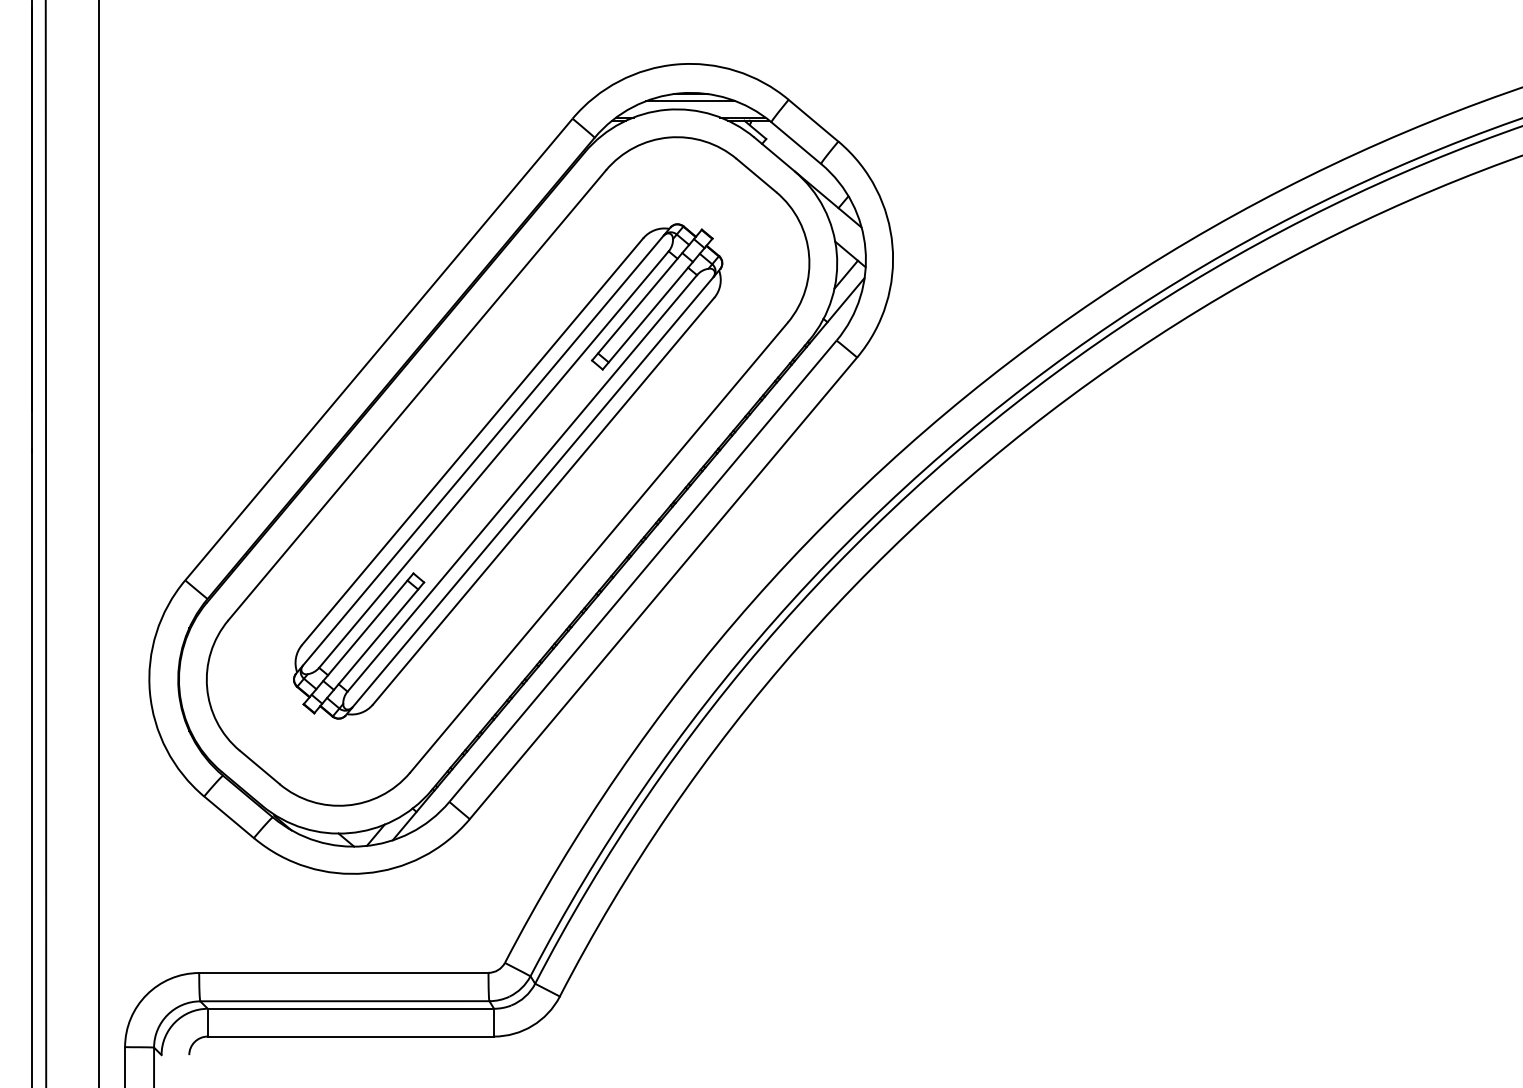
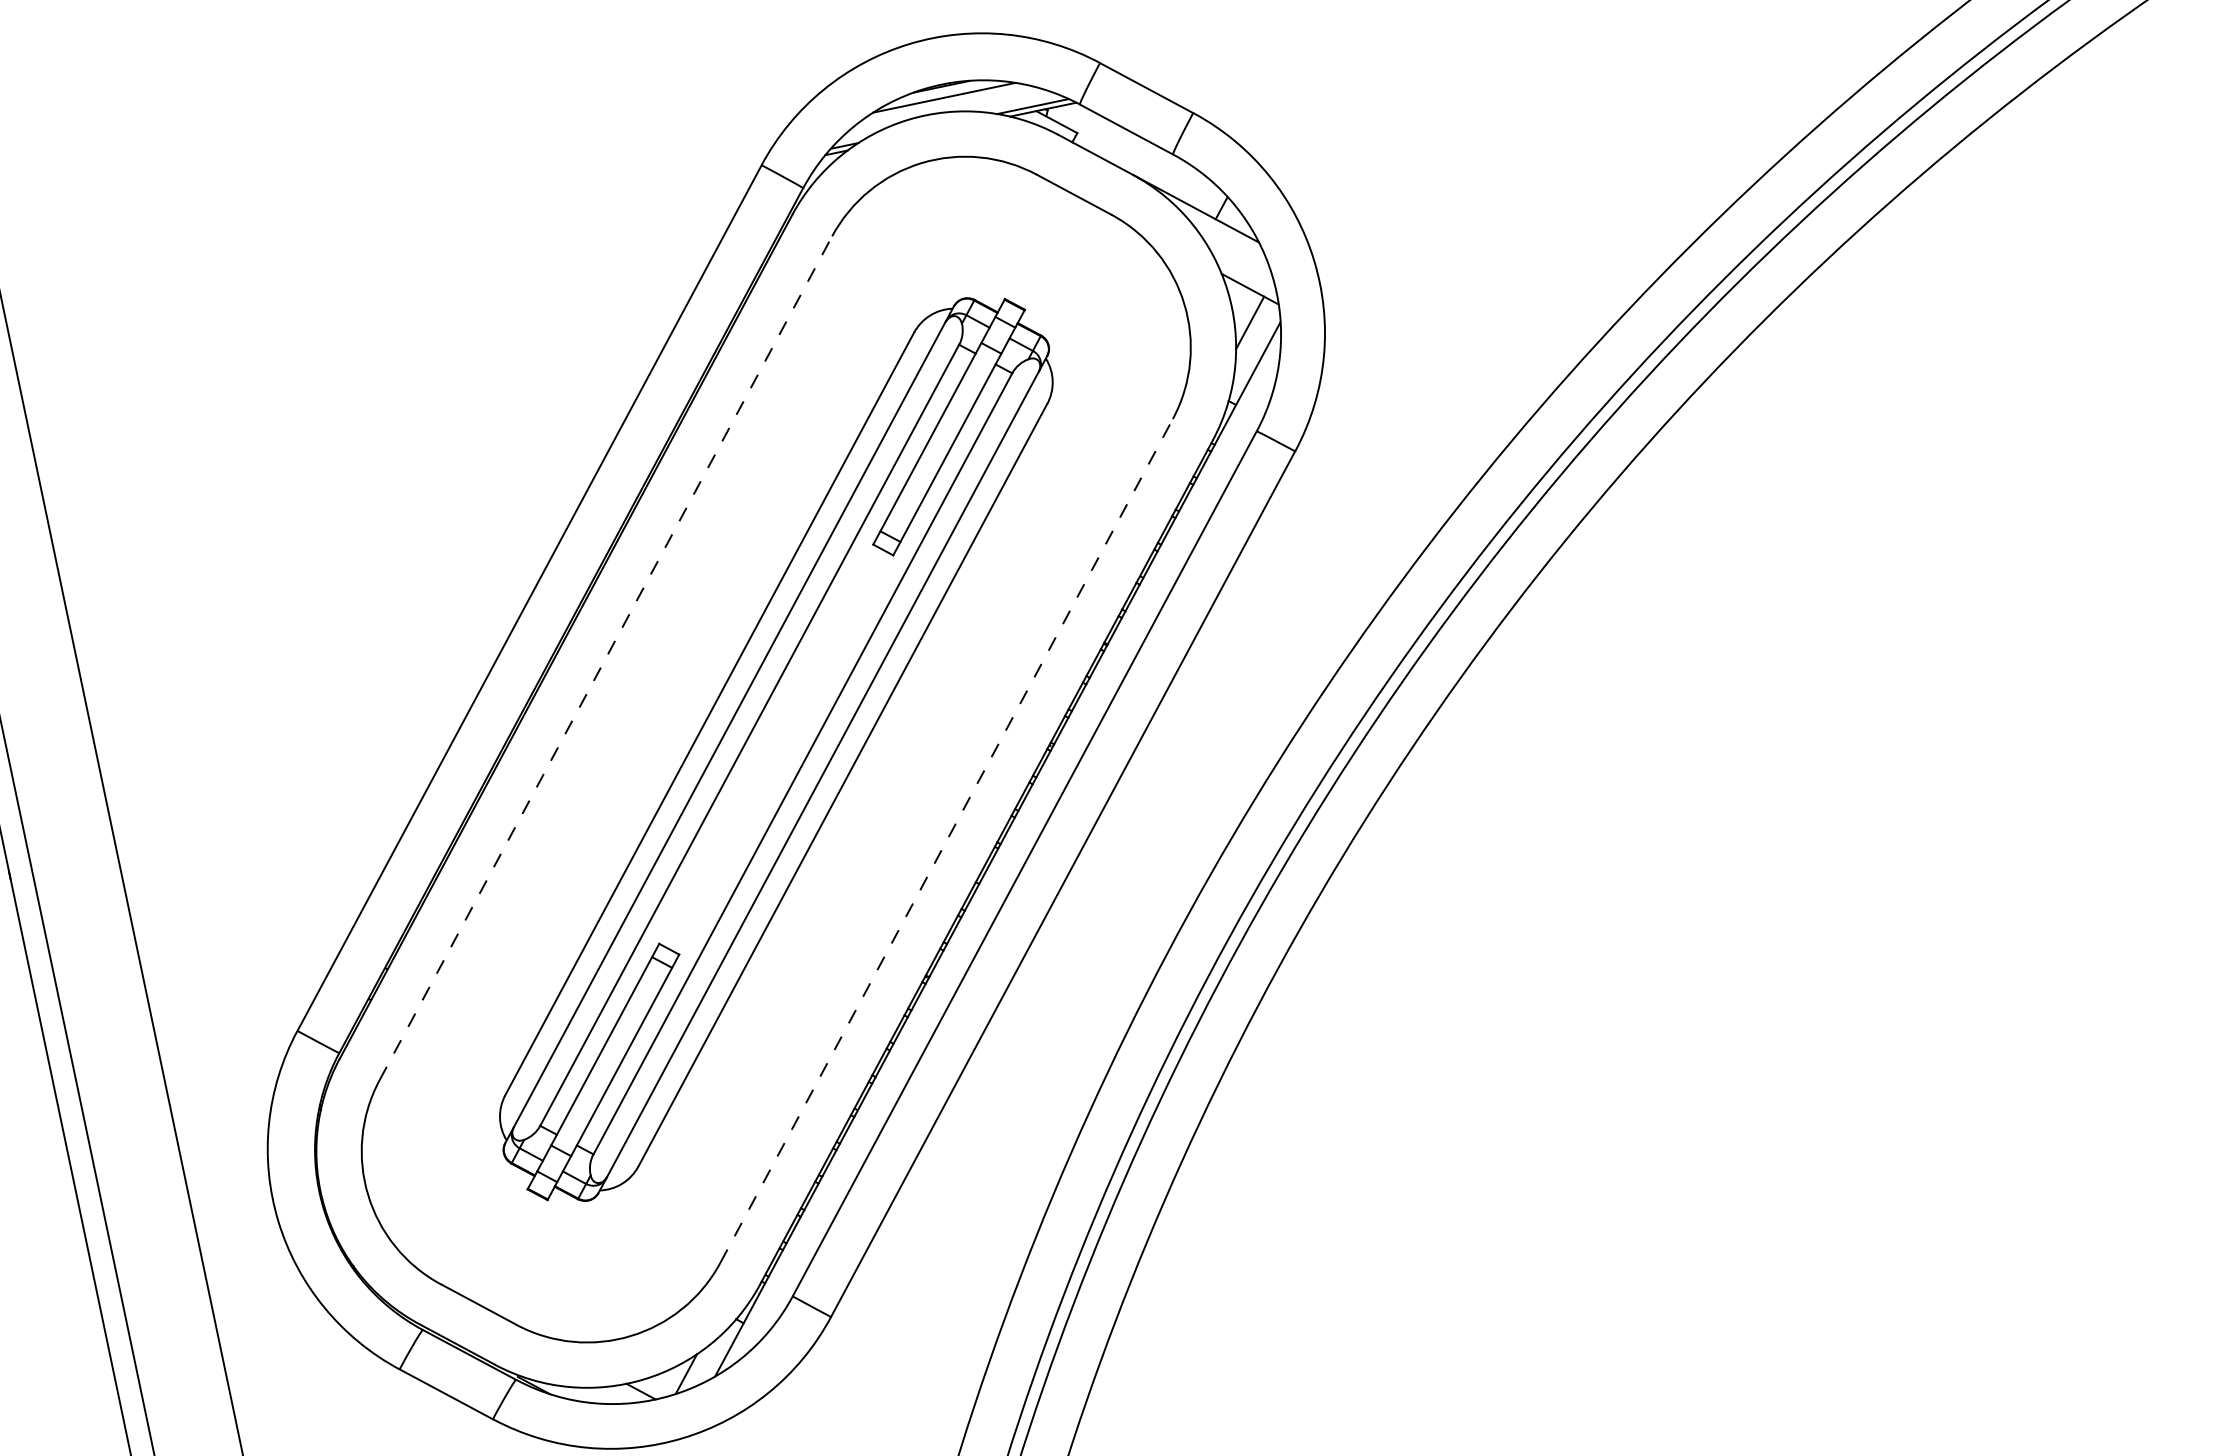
line: (417, 395) -> (606, 658), solid -> dashed
line: (598, 547) -> (945, 840), solid -> dashed

